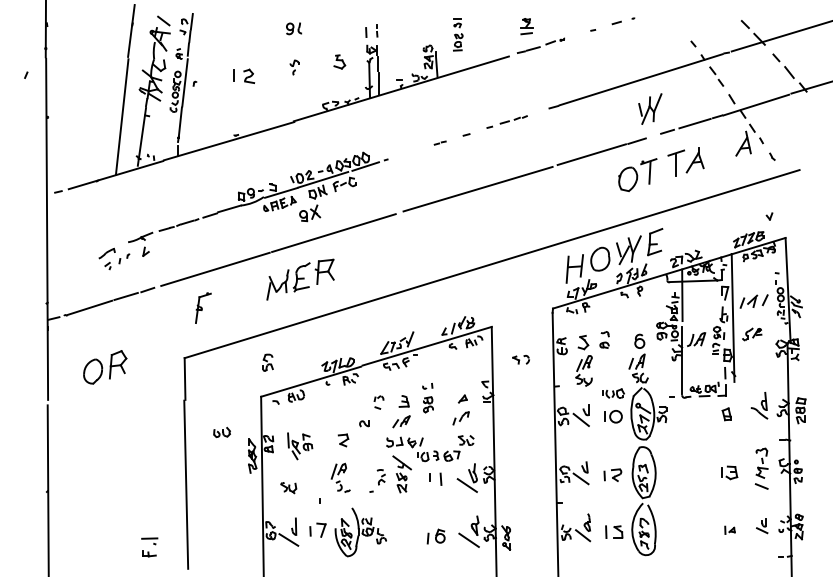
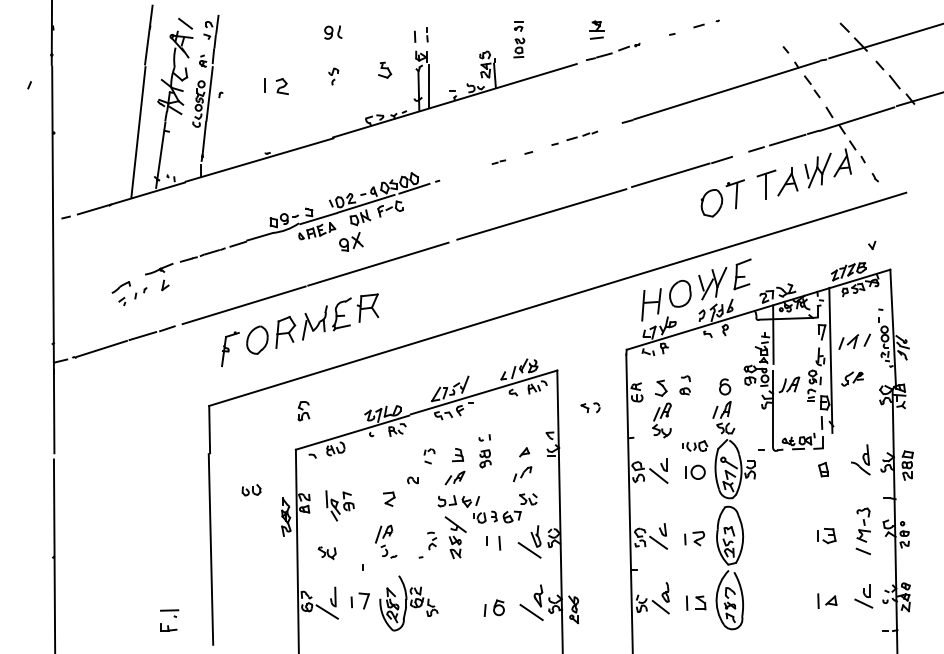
part: (649, 108) -> (817, 170), moved
part: (105, 367) -> (271, 335), moved
part: (761, 526) -> (863, 596), size x1.43
part: (730, 529) -> (827, 600), size x1.67

